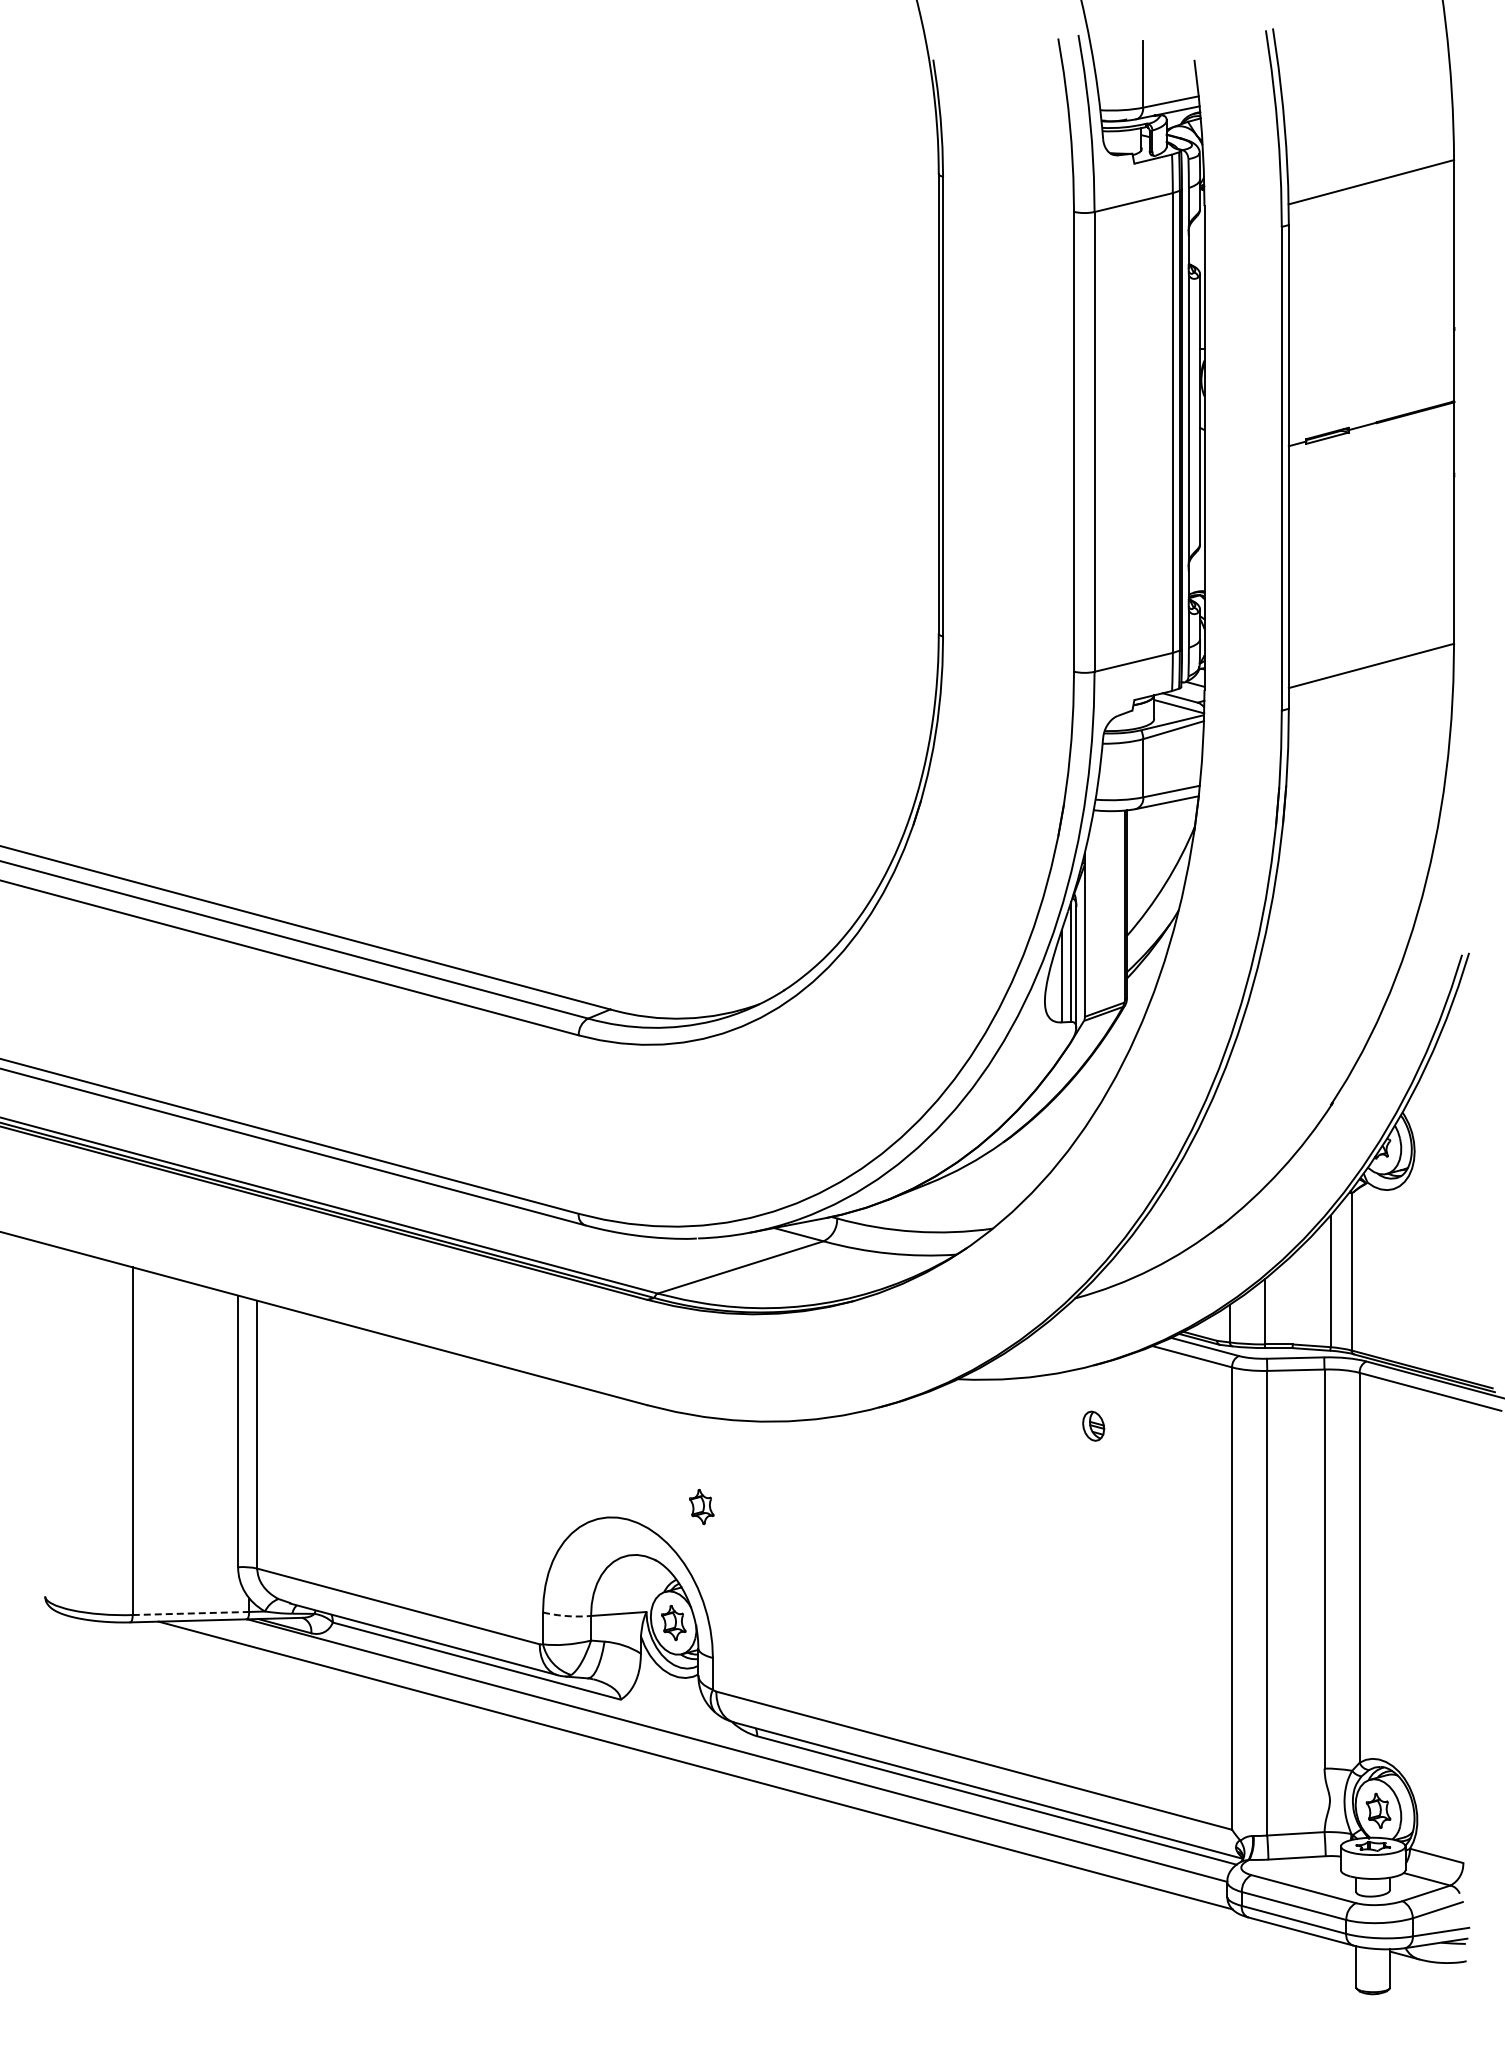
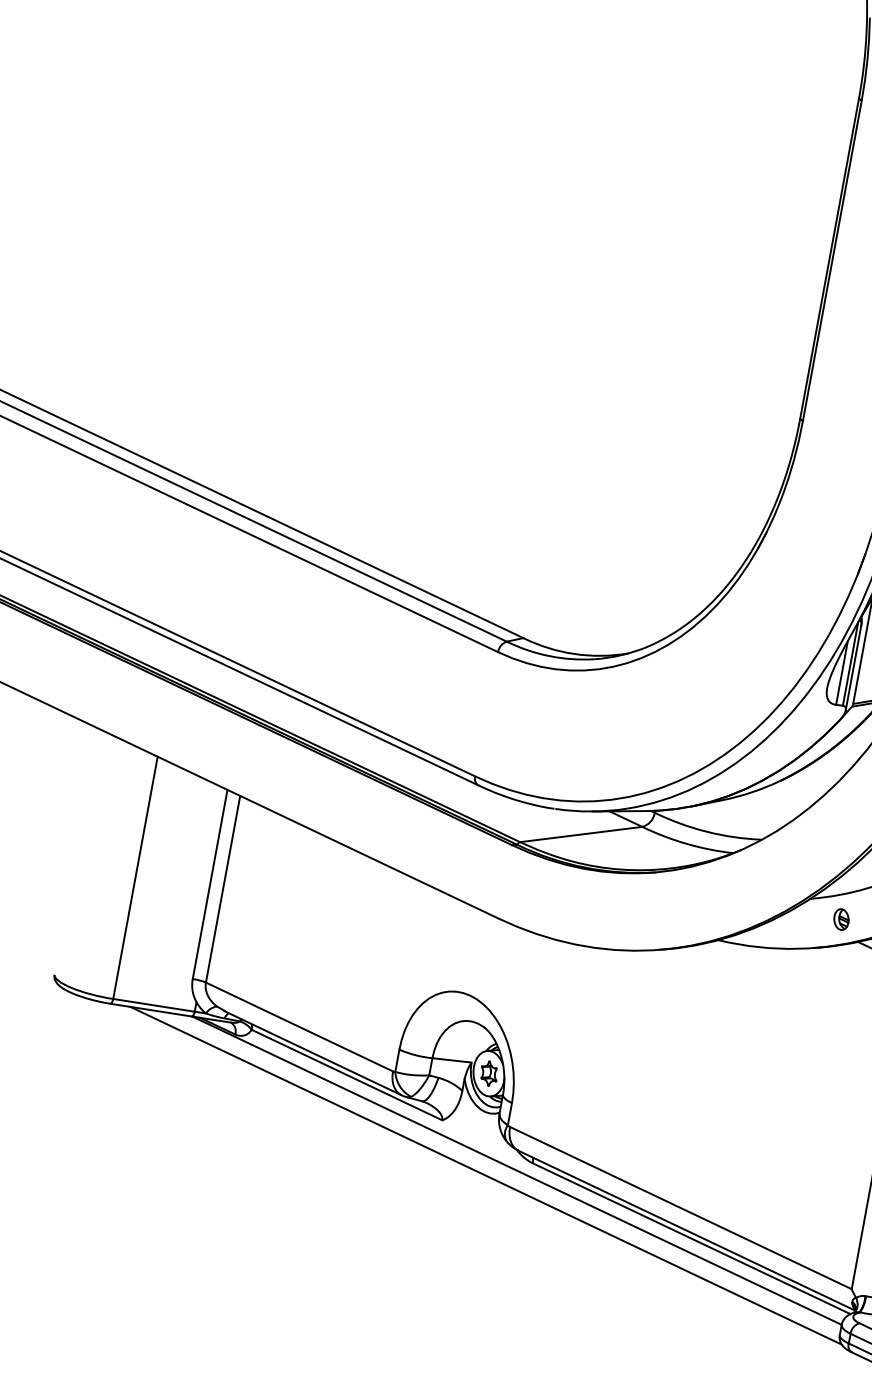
part: (1093, 1425) -> (841, 919), moved
part: (701, 1507) -> (523, 996), removed
line: (191, 1613) -> (154, 1005), dashed -> solid
arc: (566, 1616) -> (415, 1055), dashed -> solid

